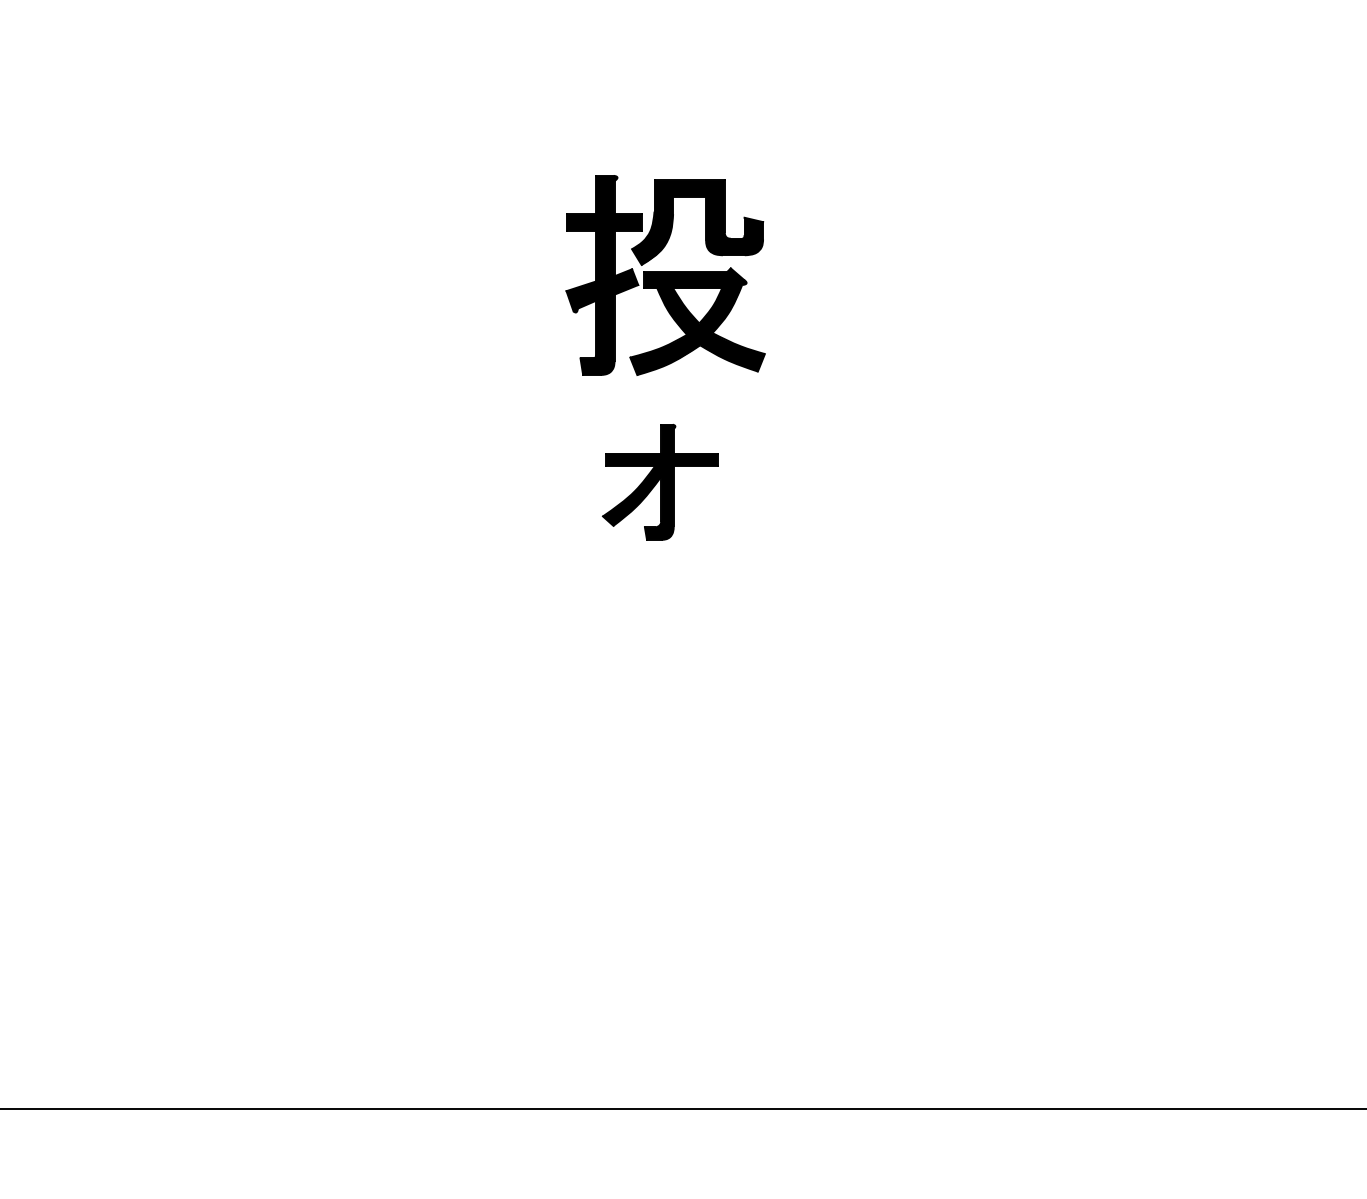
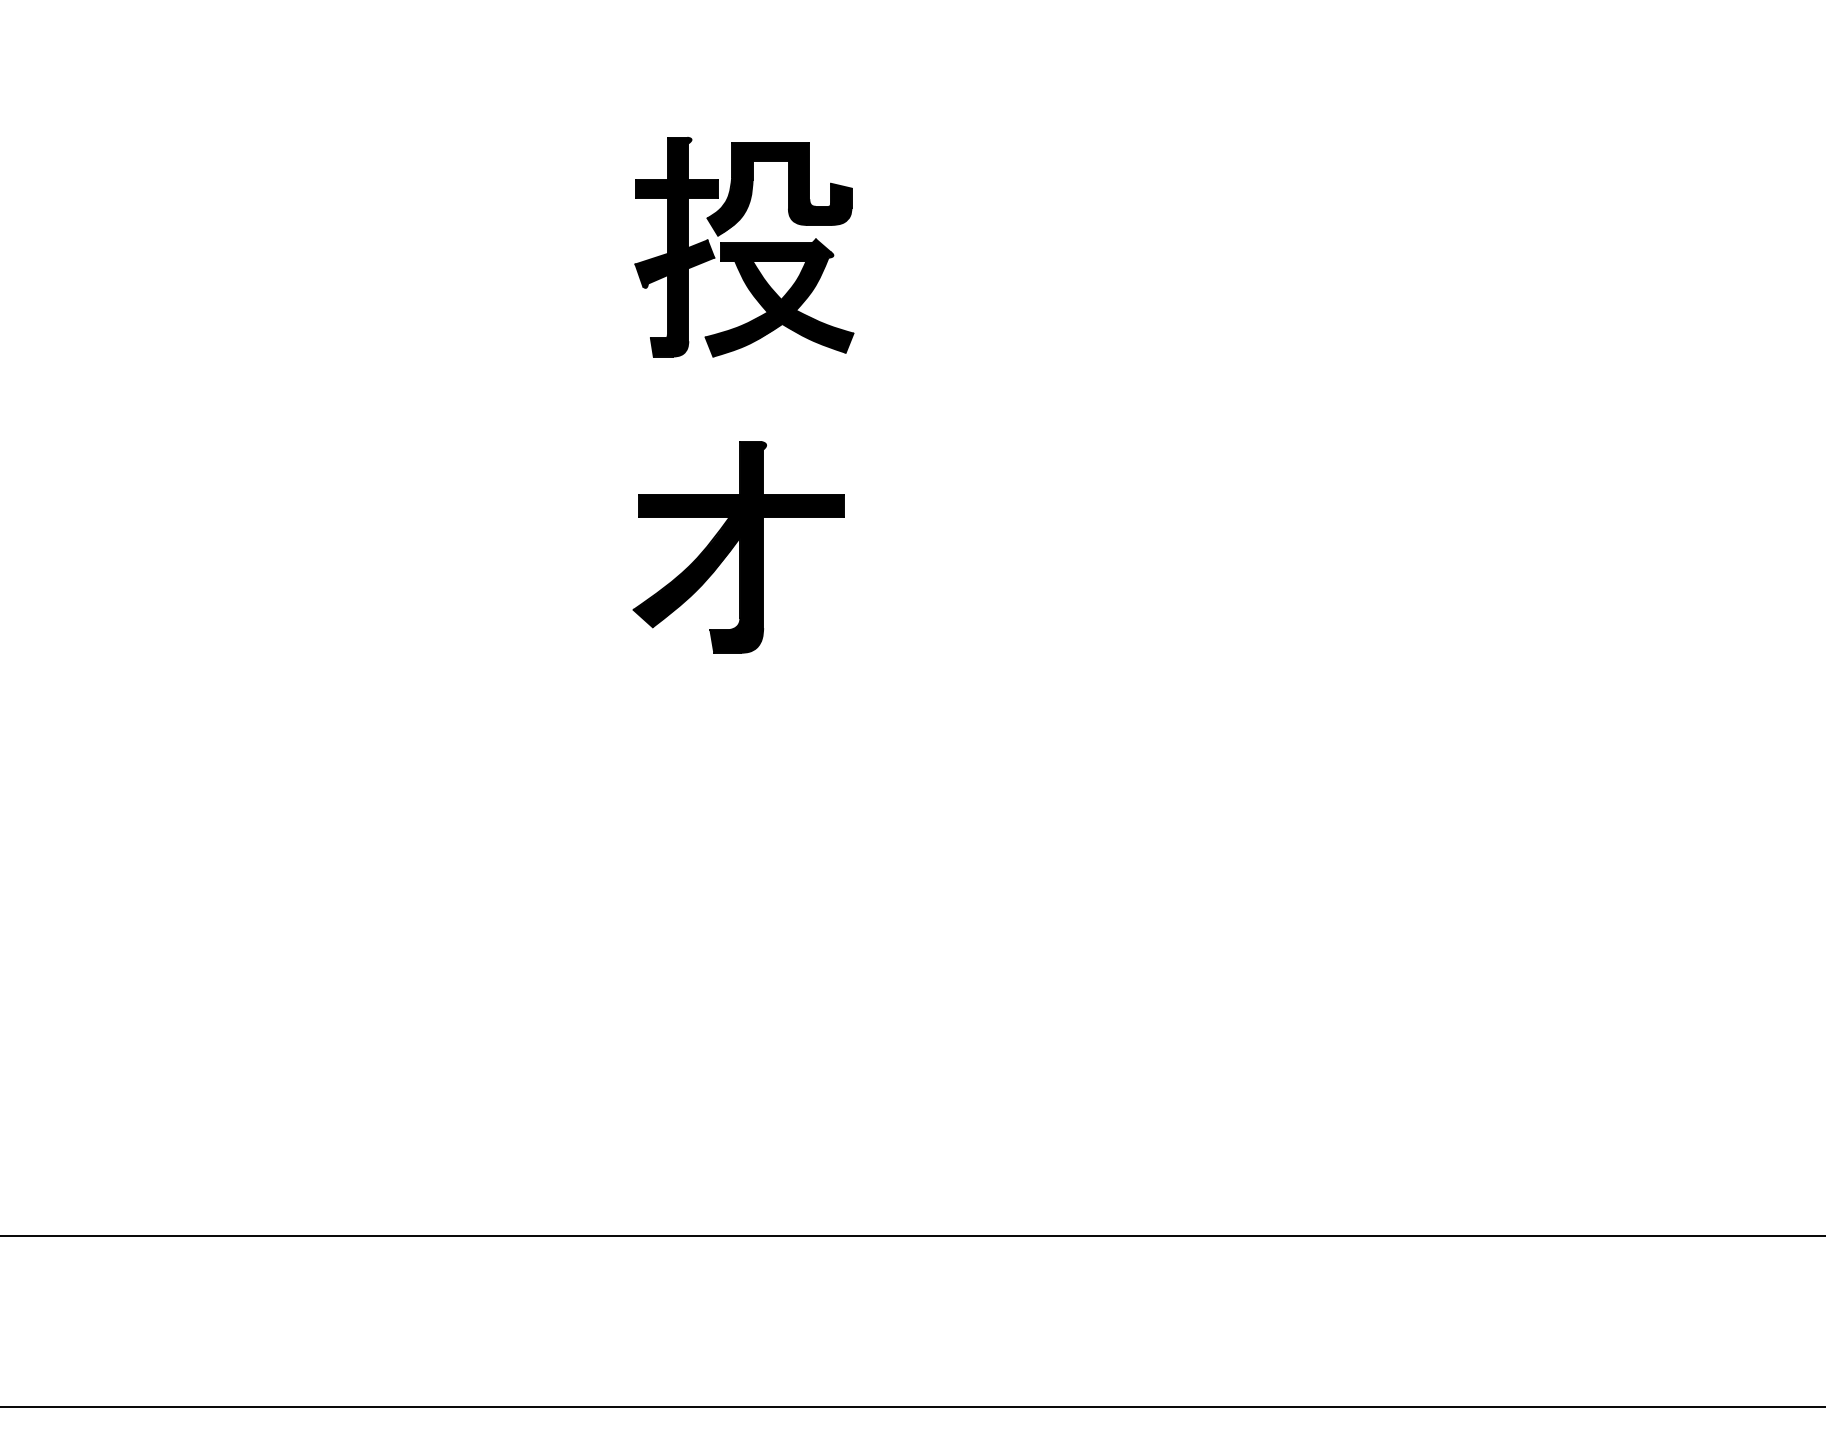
part: (665, 275) -> (744, 247), moved
part: (660, 482) -> (738, 547), size x1.67

